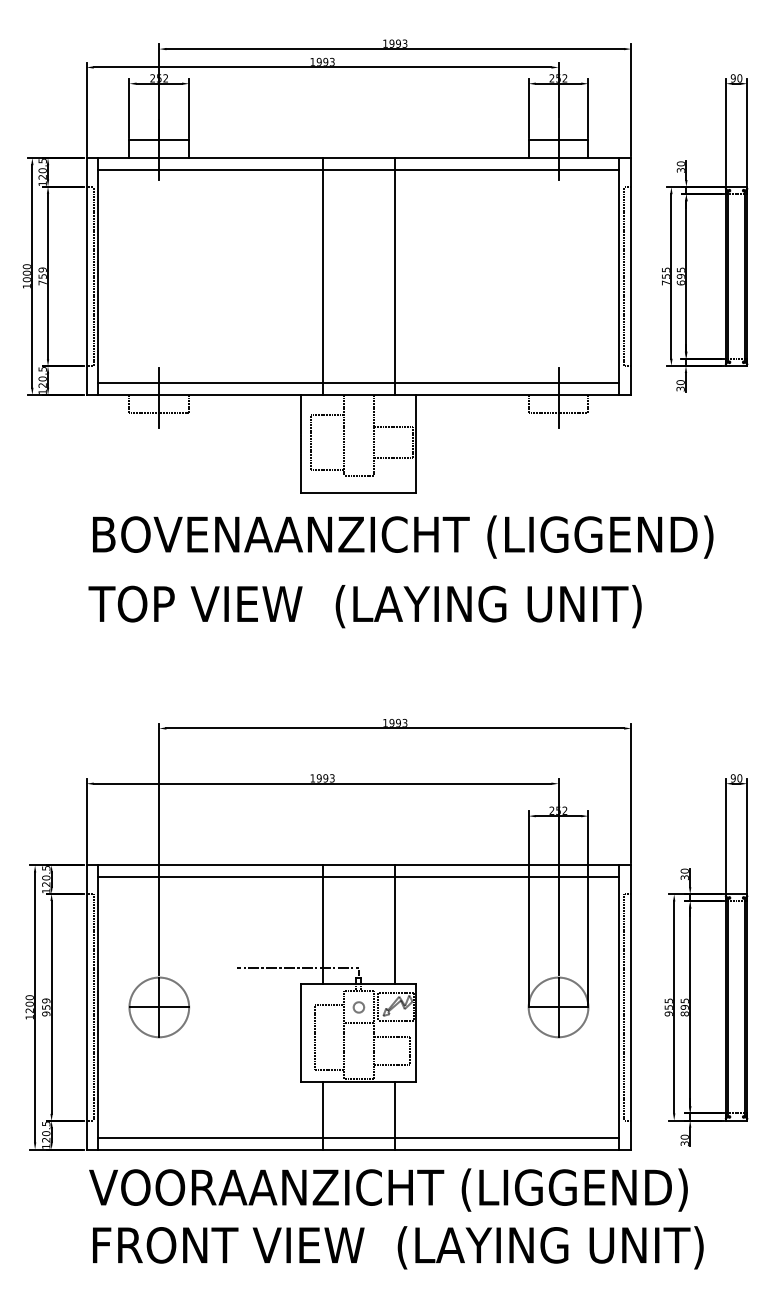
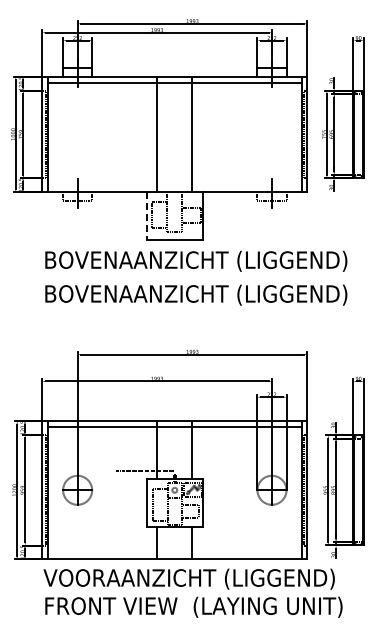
line: (358, 383) -> (174, 186), removed
line: (300, 444) -> (146, 216), solid -> dashed
text: (401, 605) -> (195, 294), TOP VIEW  (LAYING UNIT) -> BOVENAANZICHT (LIGGEND)
line: (358, 1137) -> (174, 553), removed

